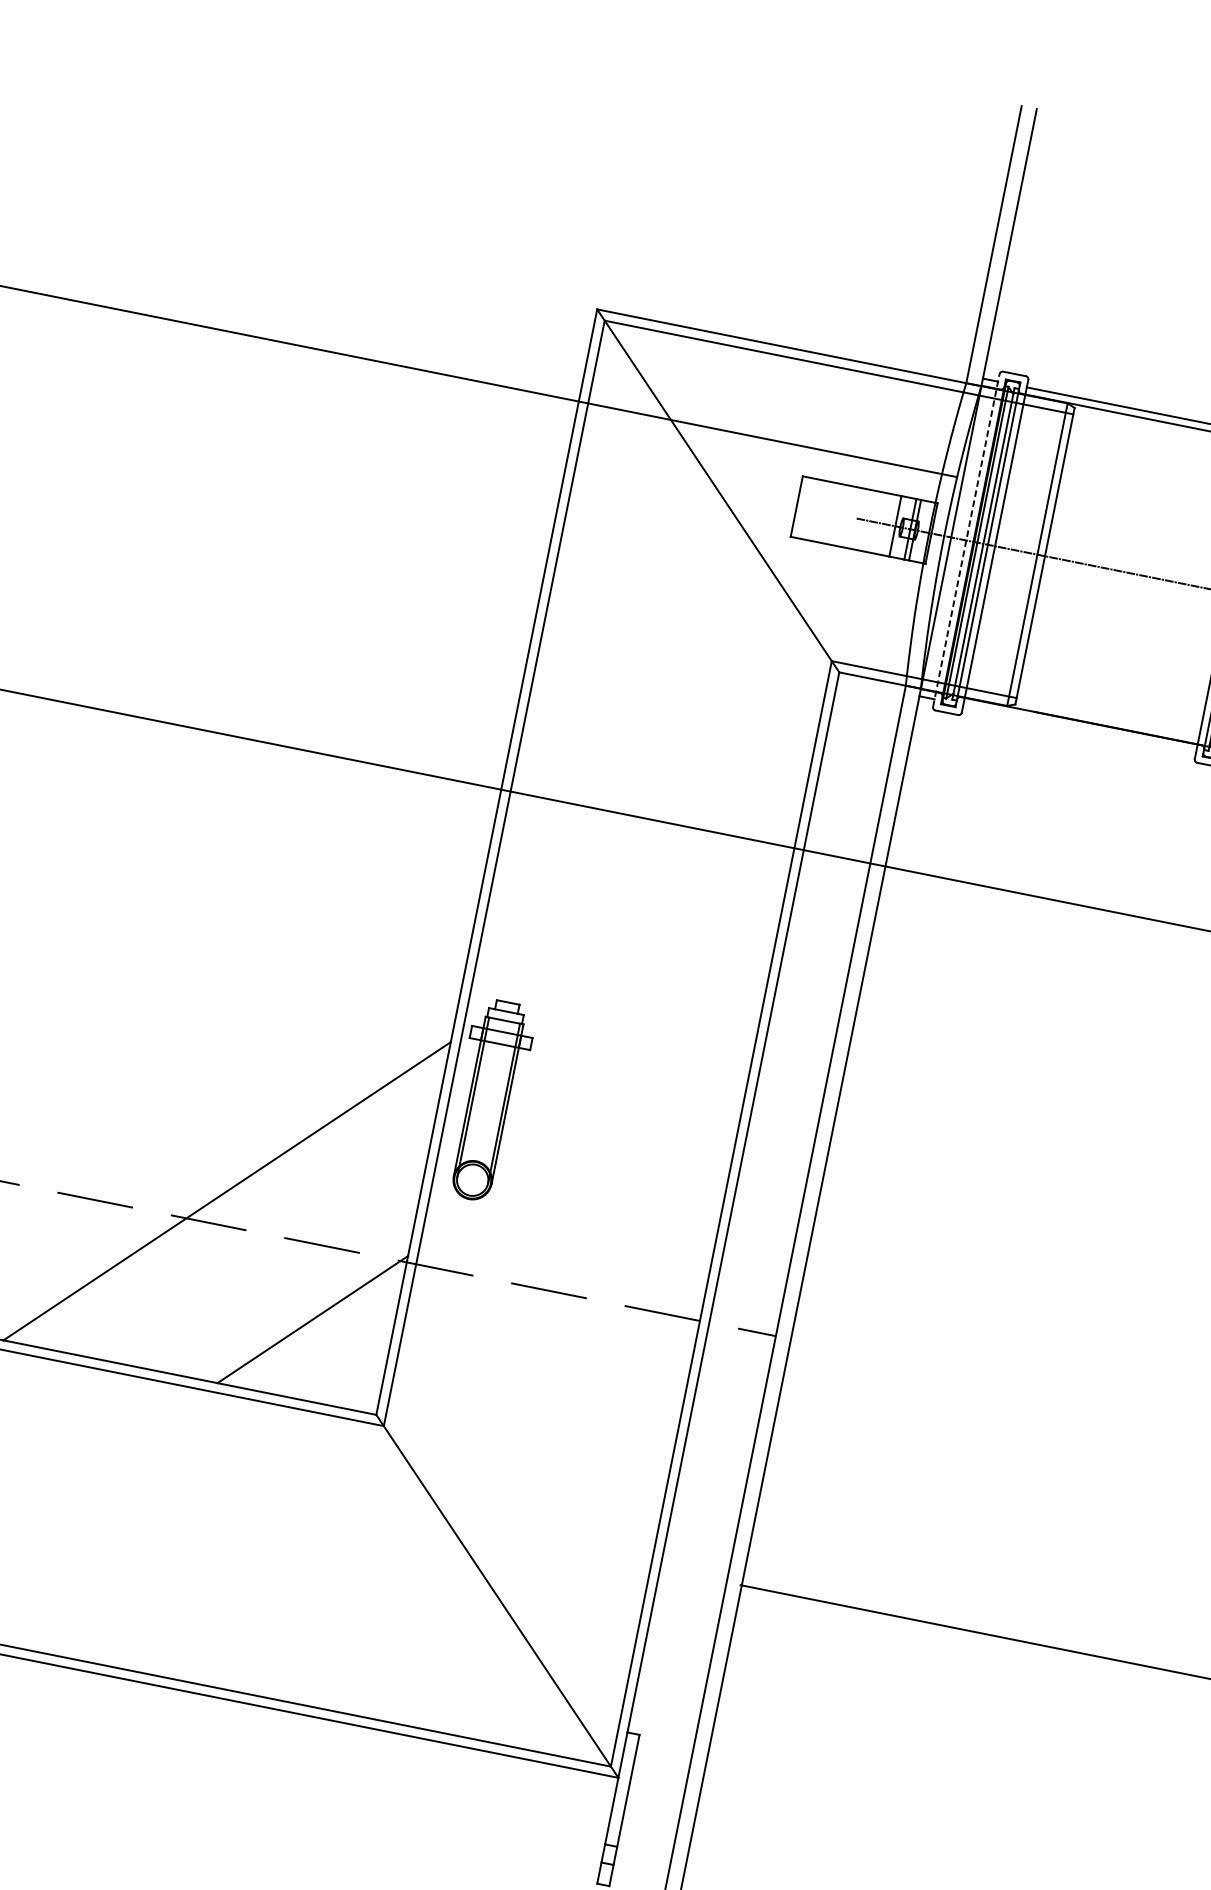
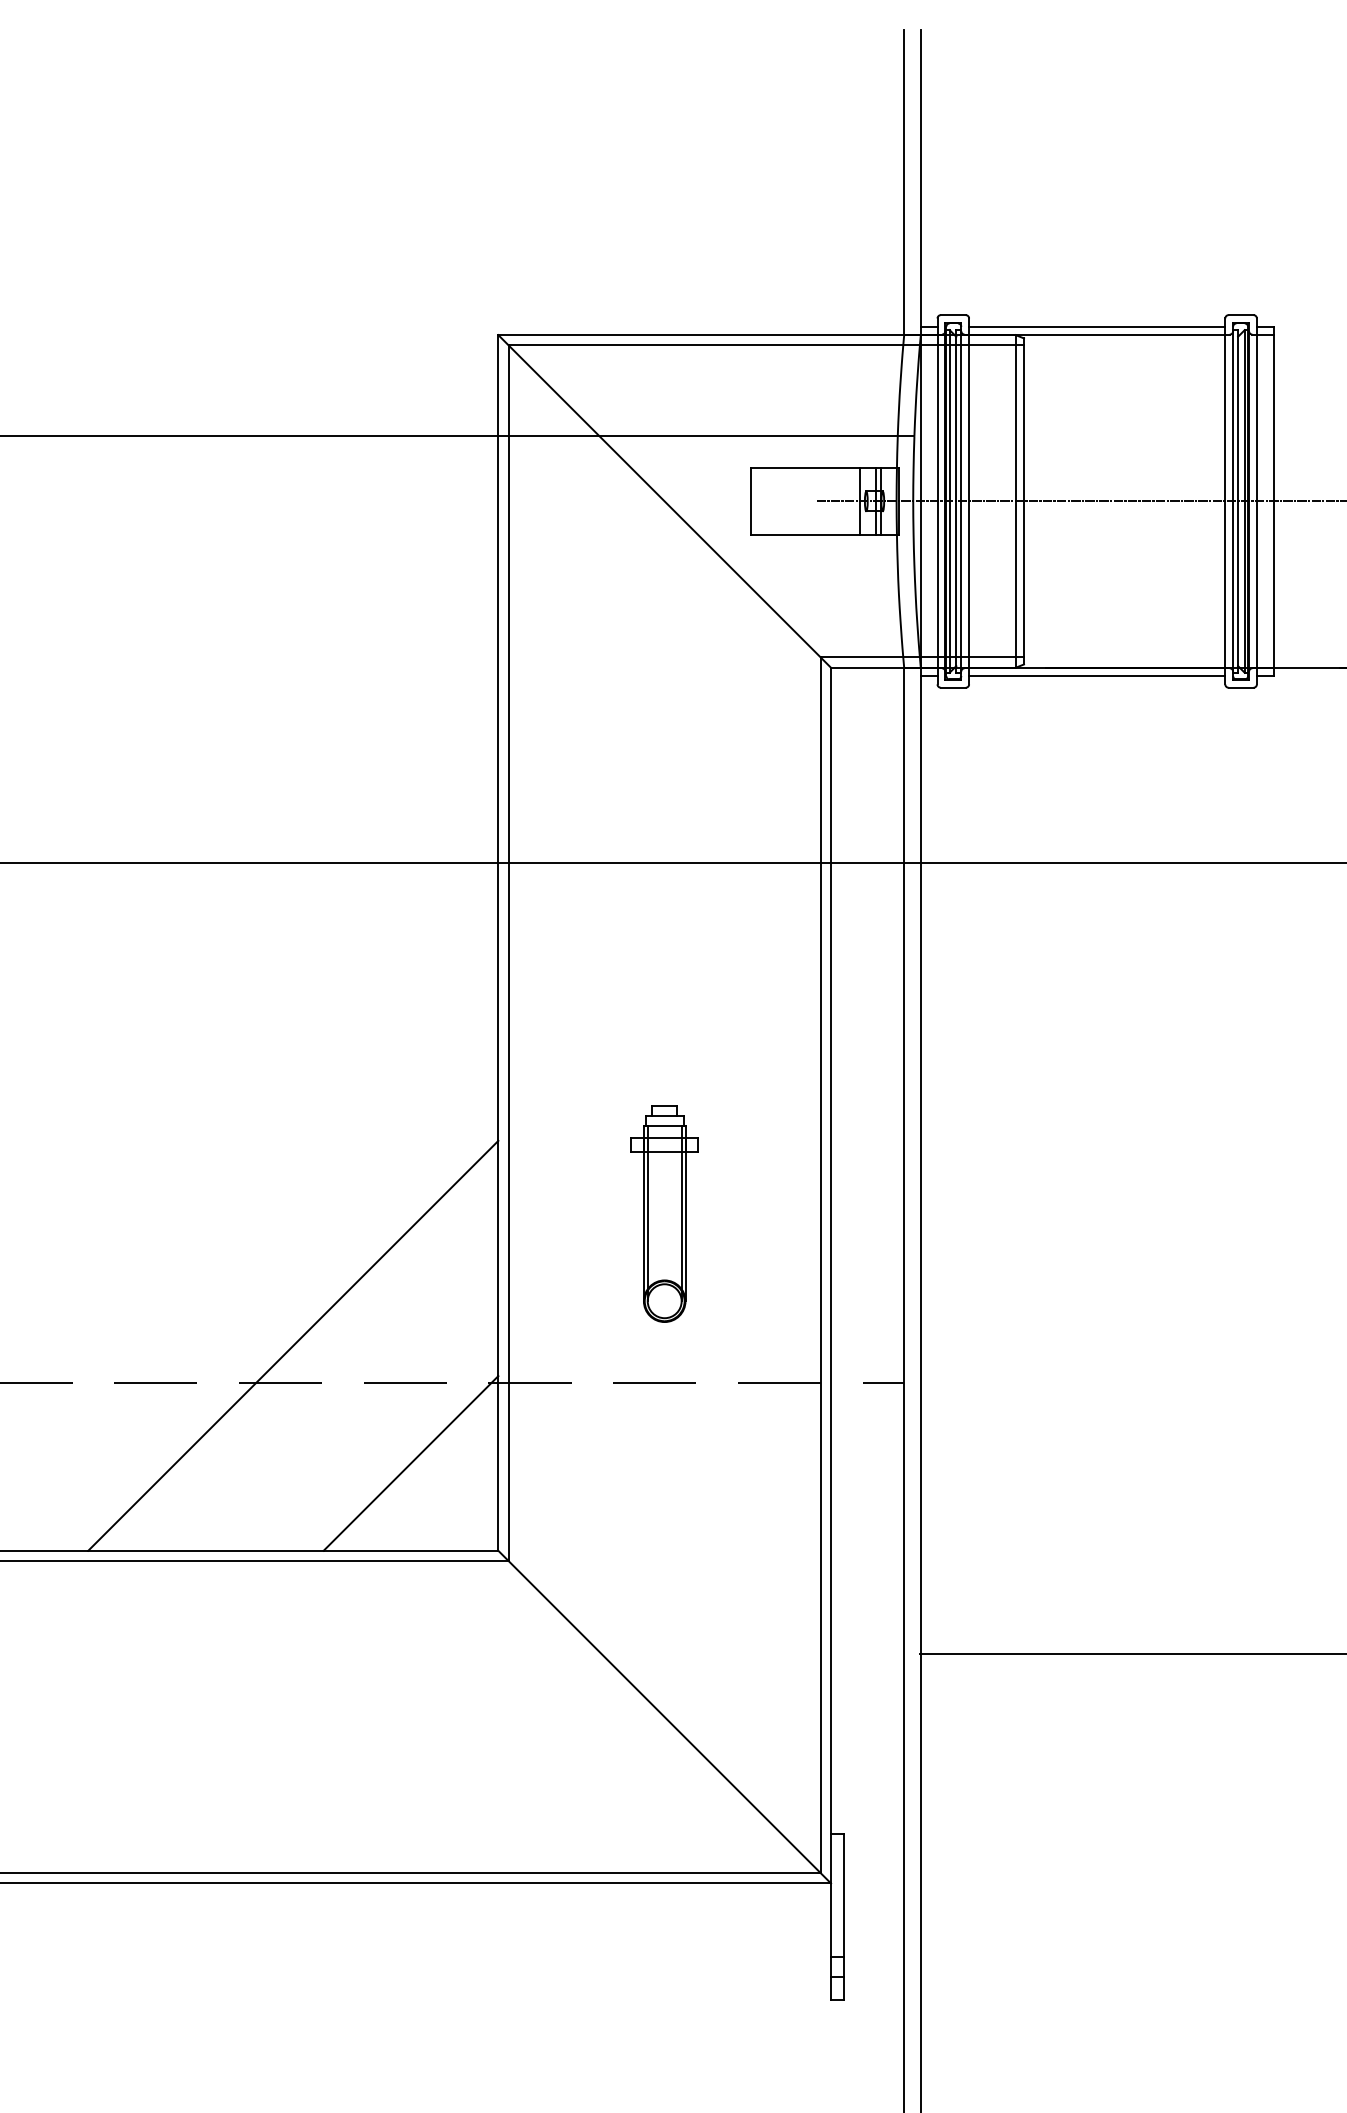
line: (966, 540) -> (937, 501), dashed -> solid
line: (1080, 728) -> (1097, 676), added
part: (488, 1100) -> (664, 1213), moved

